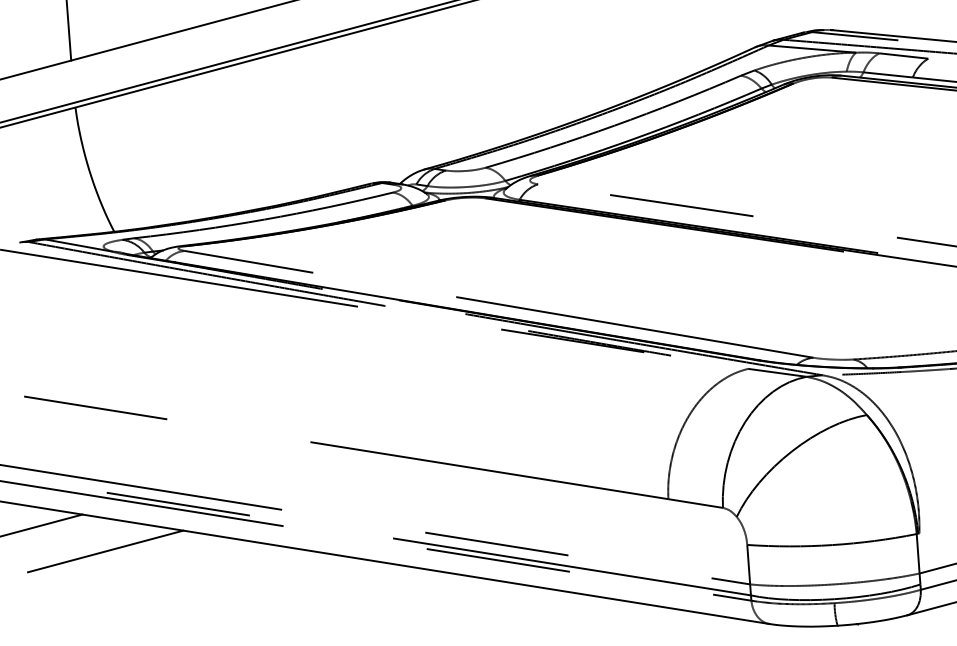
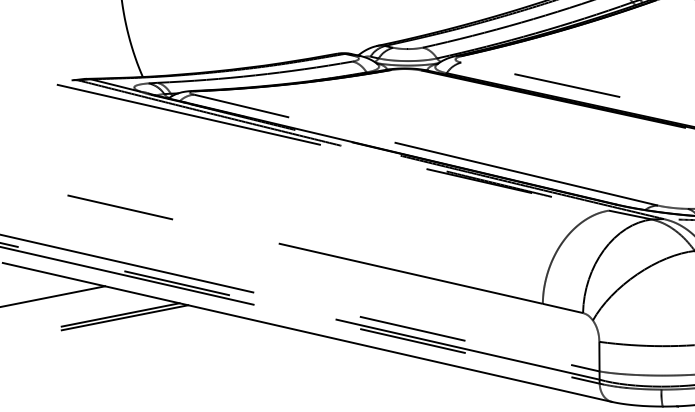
line: (111, 554) -> (124, 317), added

